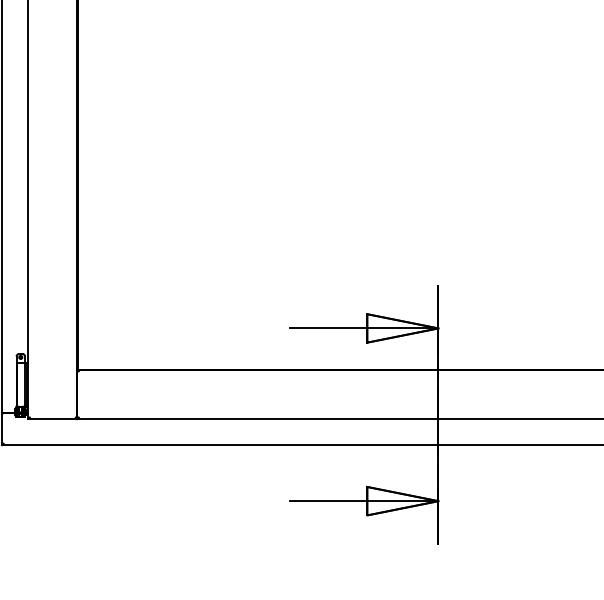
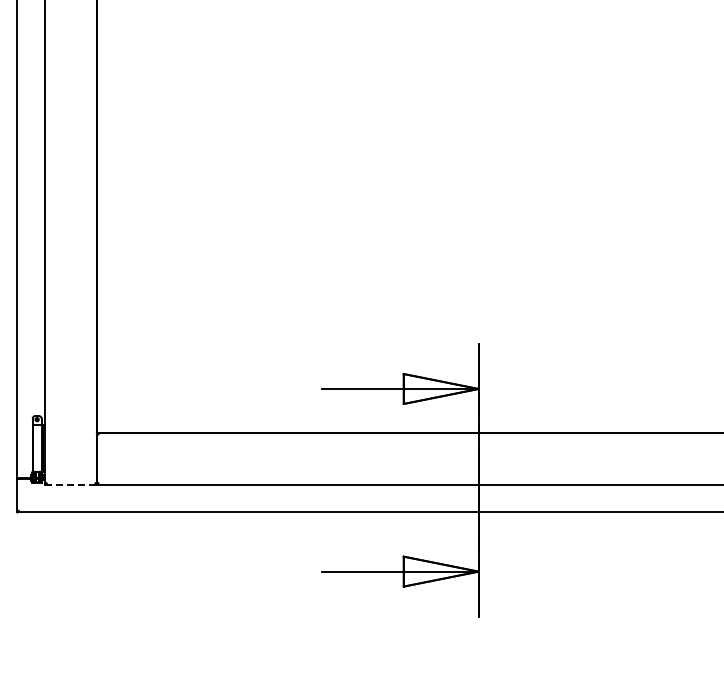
line: (53, 418) -> (71, 484), solid -> dashed

